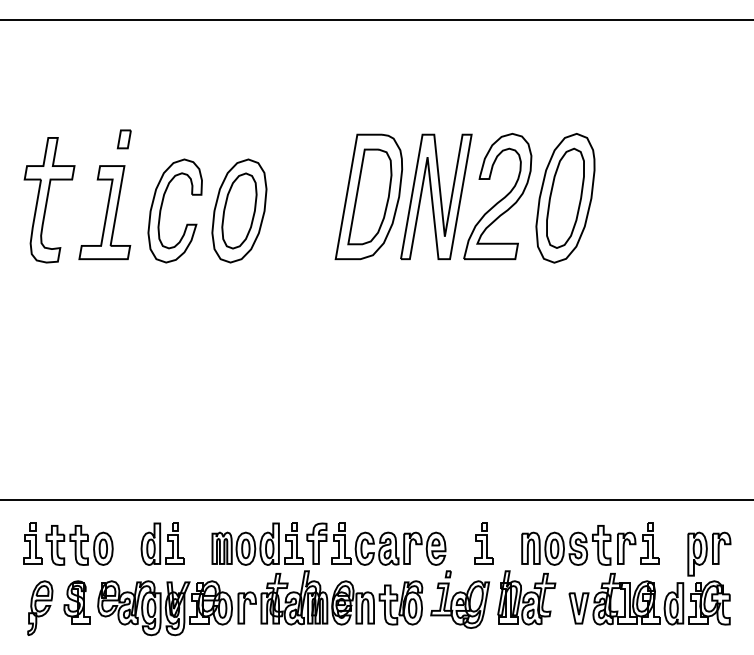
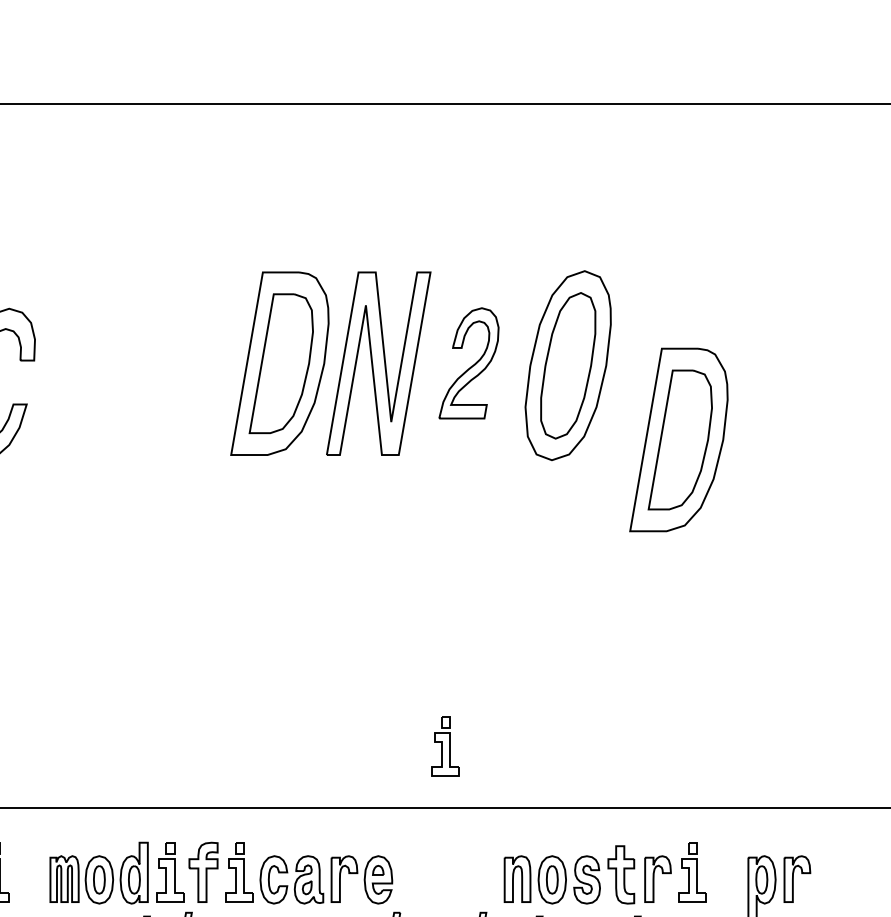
part: (497, 196) -> (468, 363), size x0.6
part: (239, 210) -> (90, 383), removed
part: (640, 248) -> (678, 439), added
part: (483, 543) -> (445, 745), moved

